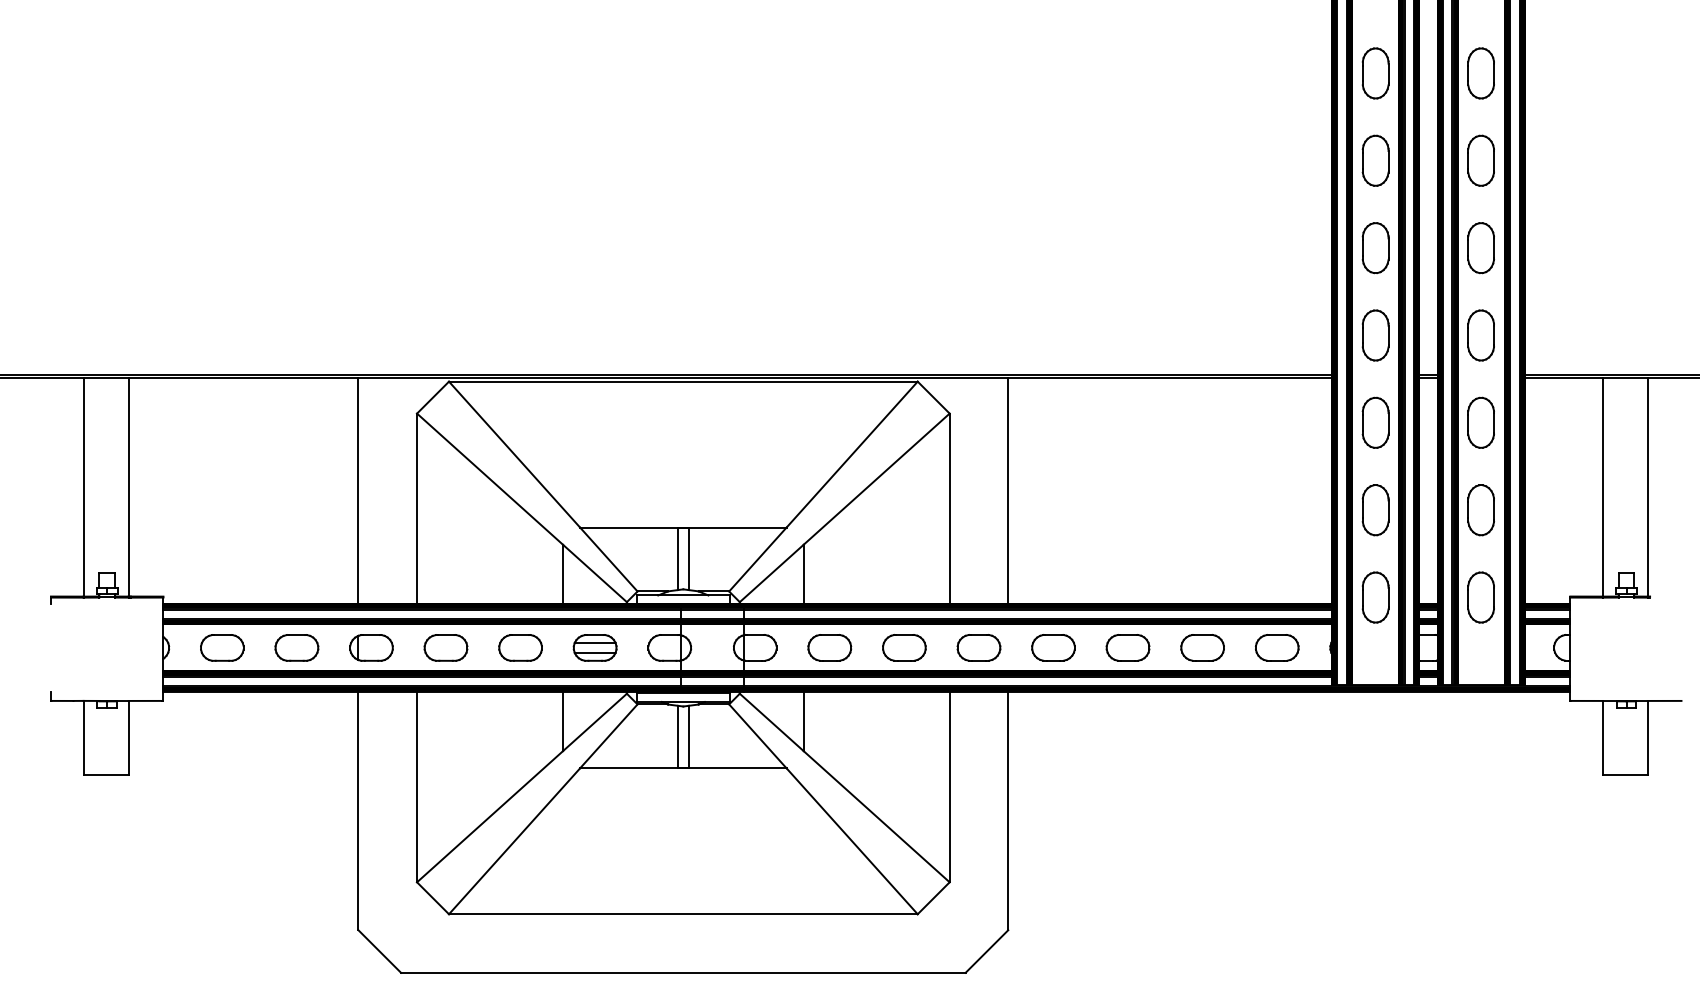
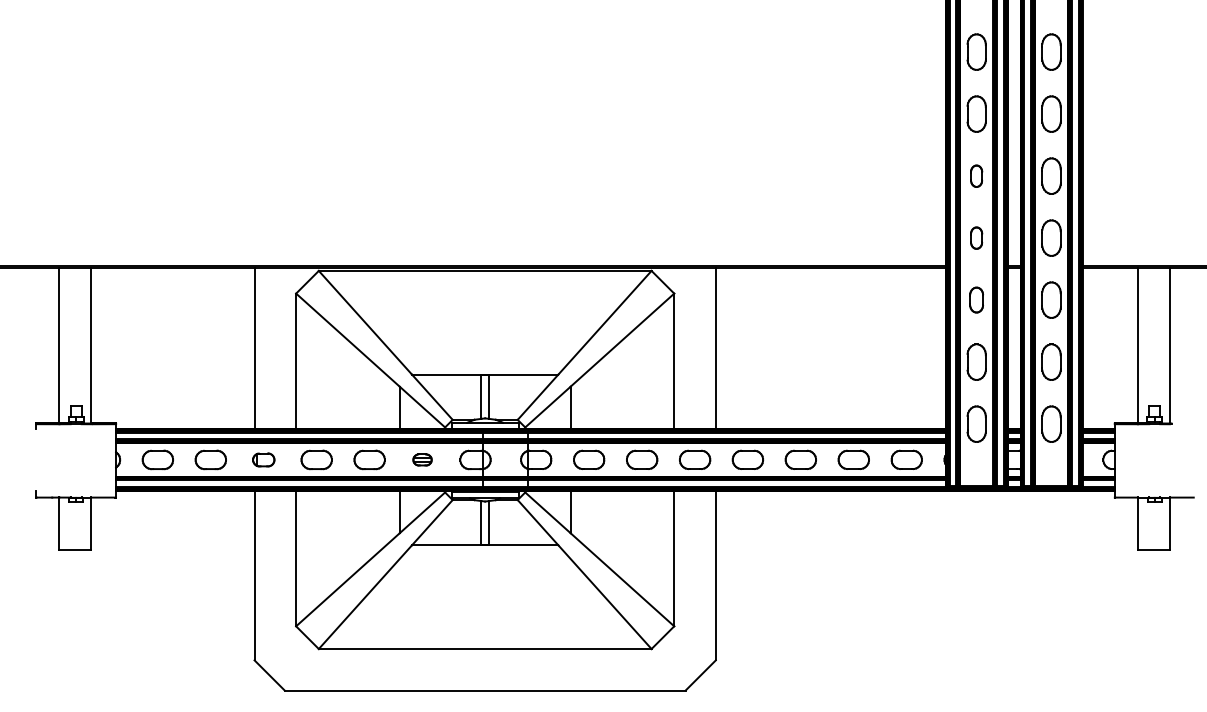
part: (1375, 248) -> (976, 176), size x0.6
part: (1375, 335) -> (976, 238), size x0.6
part: (1375, 422) -> (976, 299), size x0.7
part: (371, 647) -> (263, 459), size x0.7
part: (594, 647) -> (422, 459), size x0.6

